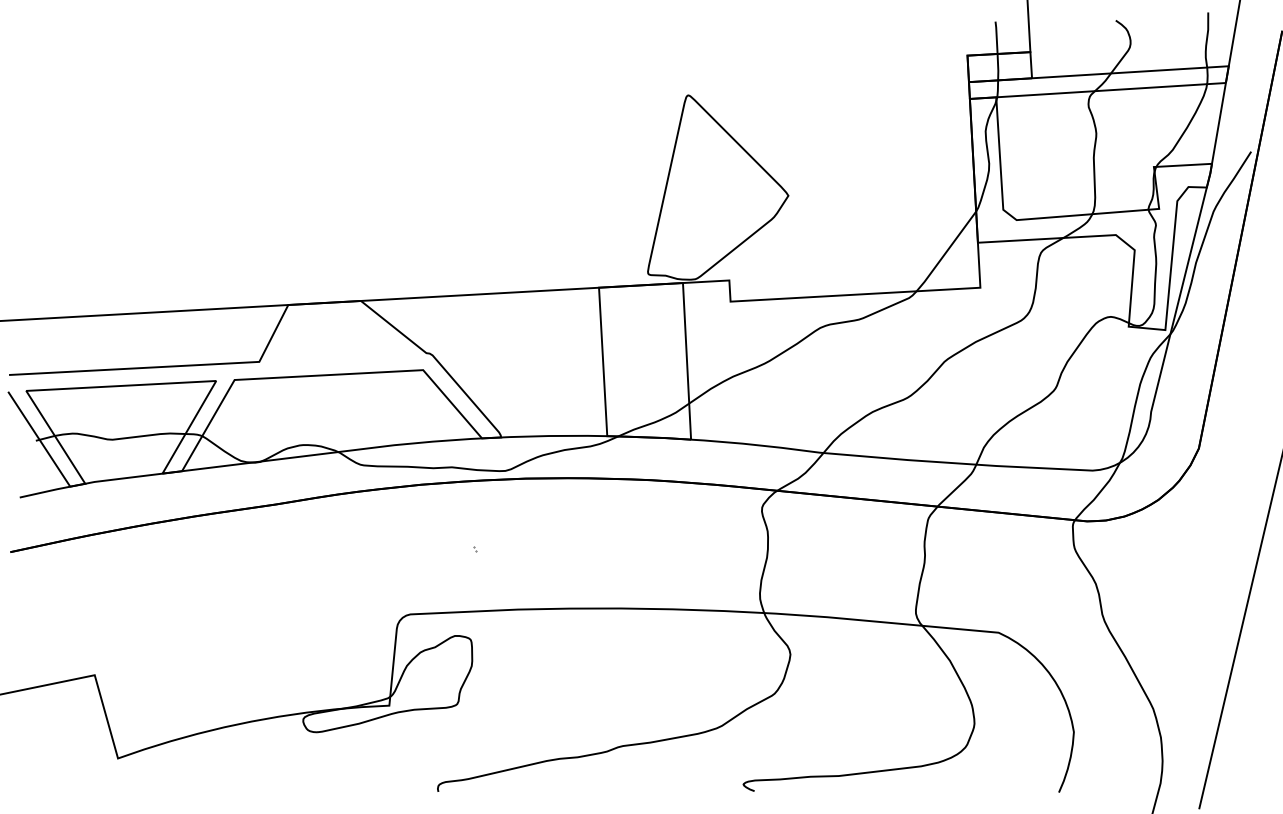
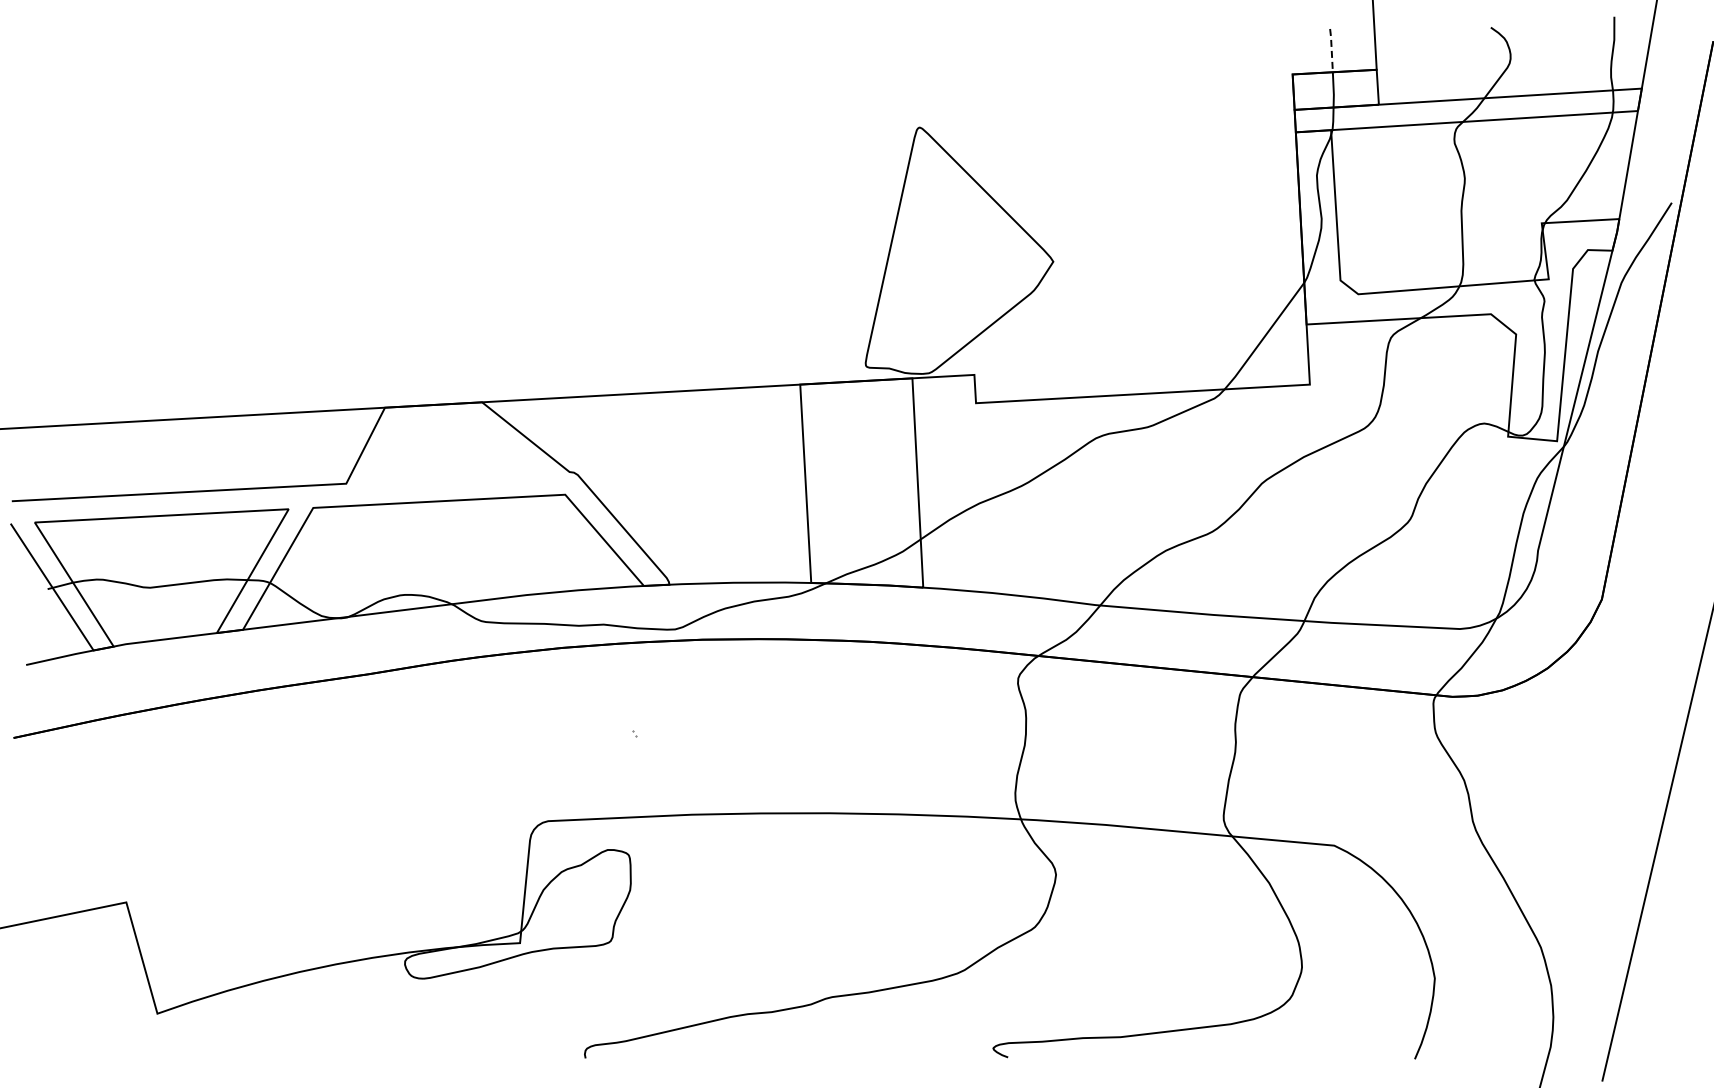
line: (996, 37) -> (1331, 50), solid -> dashed

